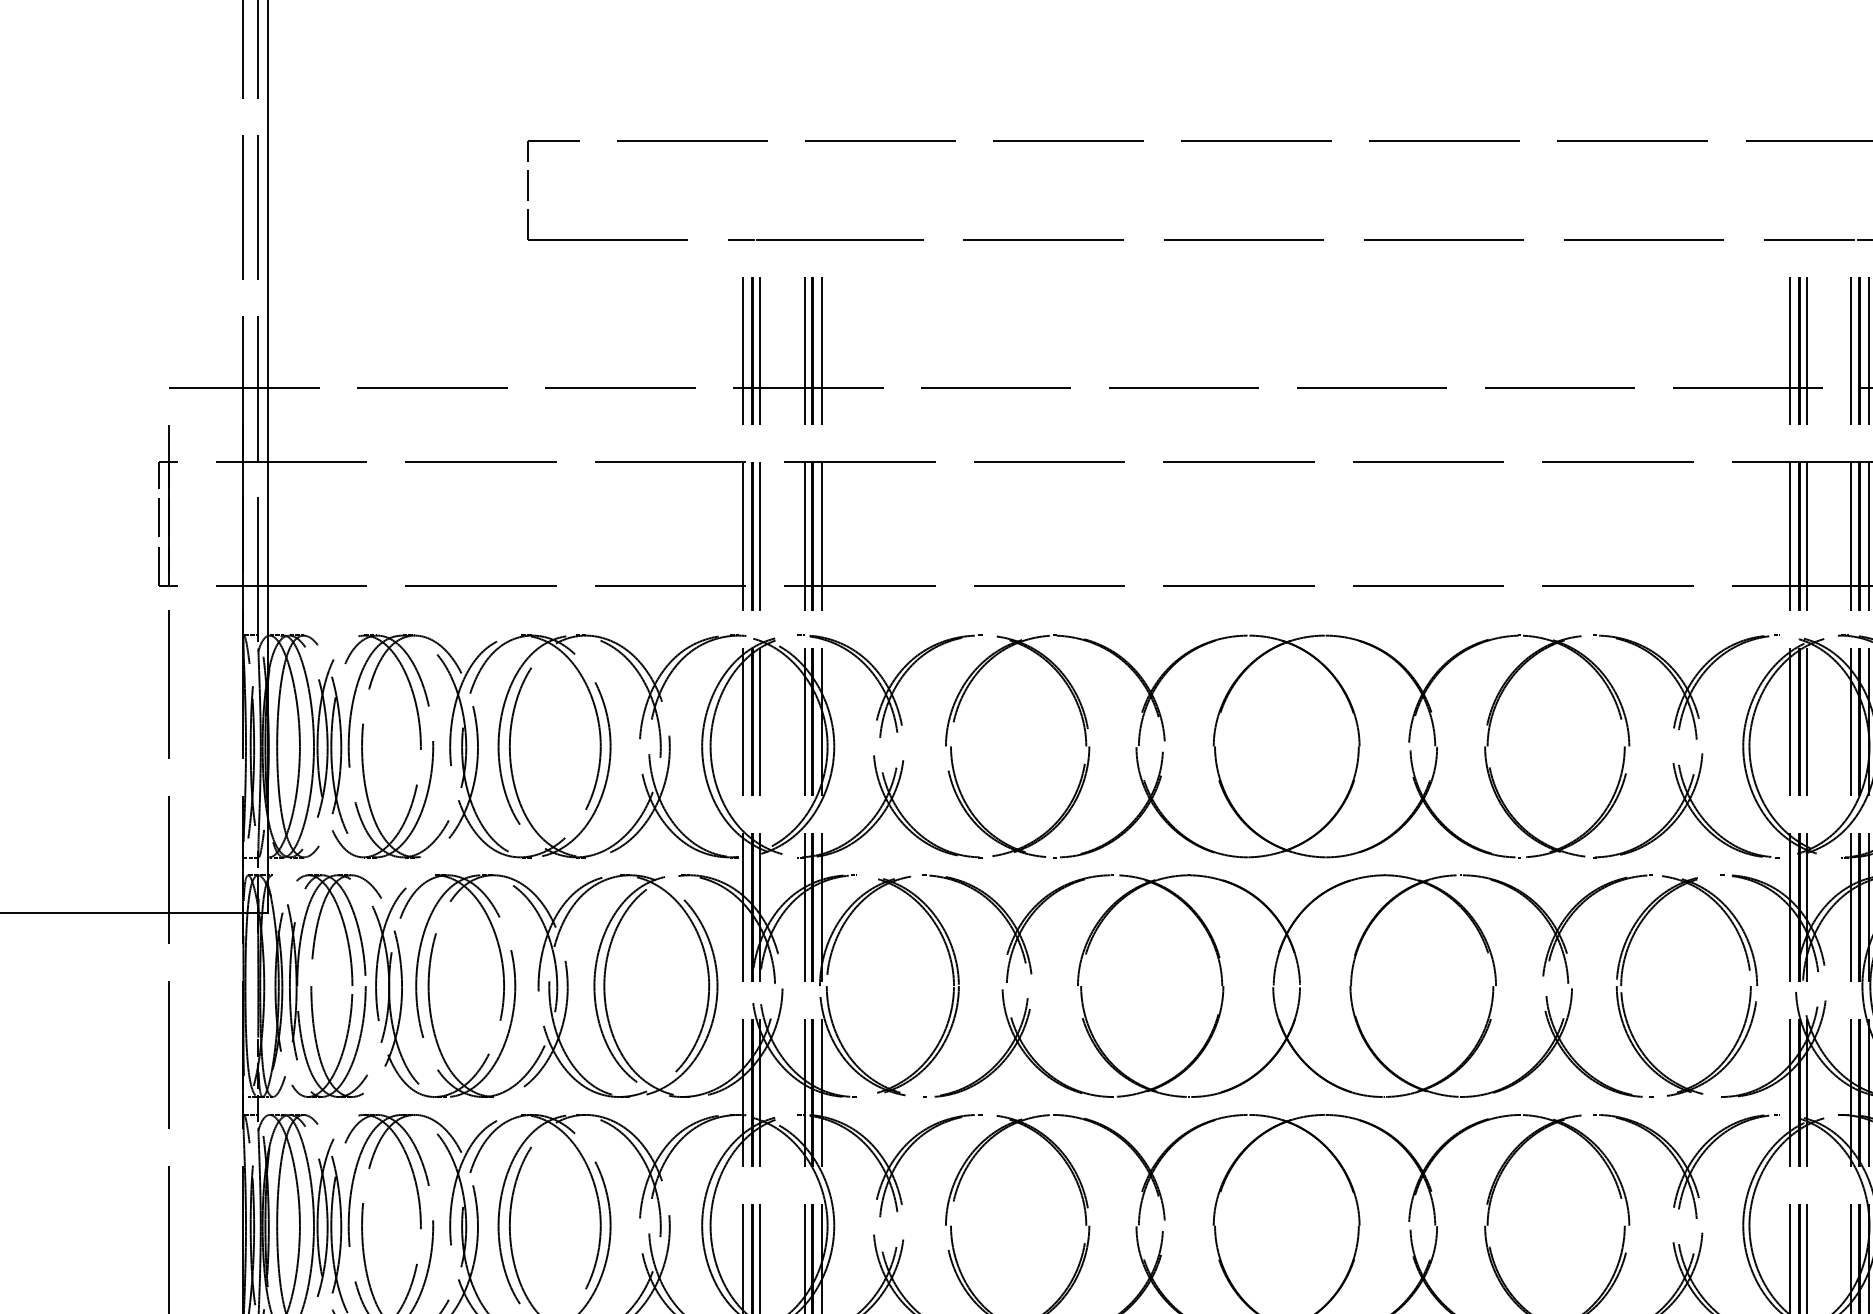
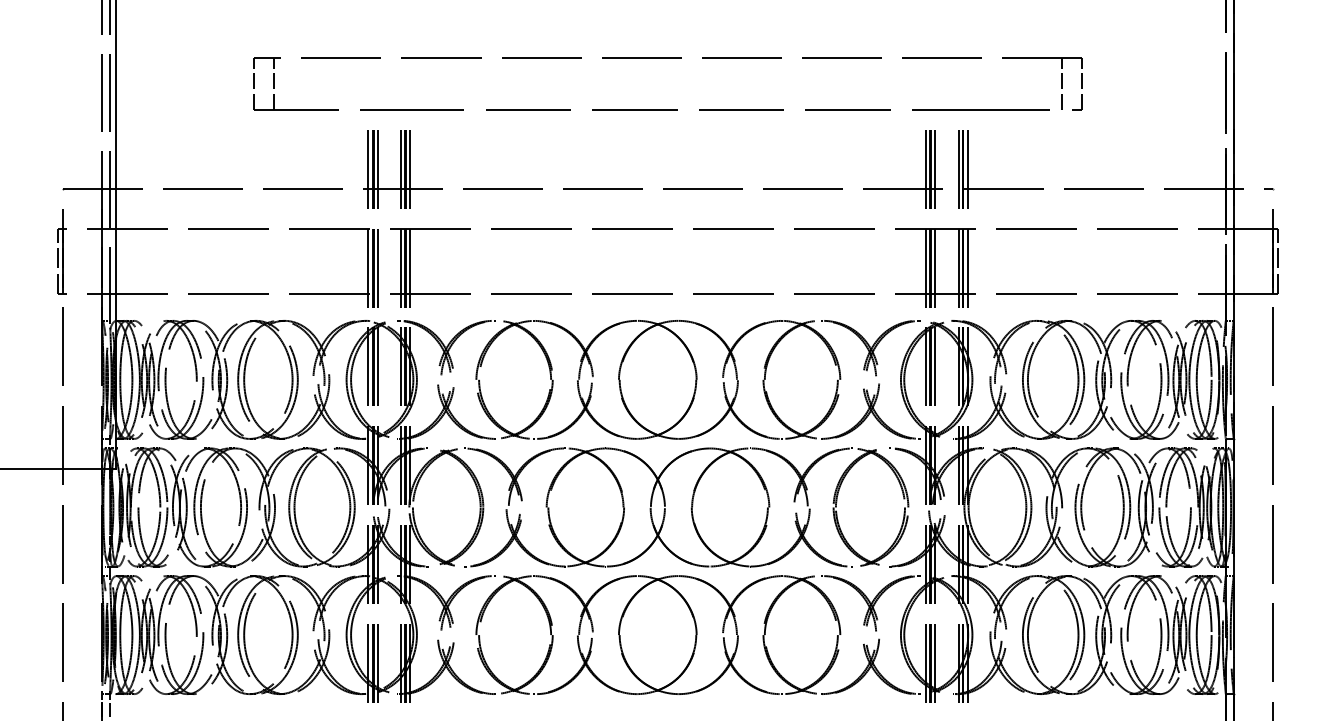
line: (564, 189) -> (273, 83), added

